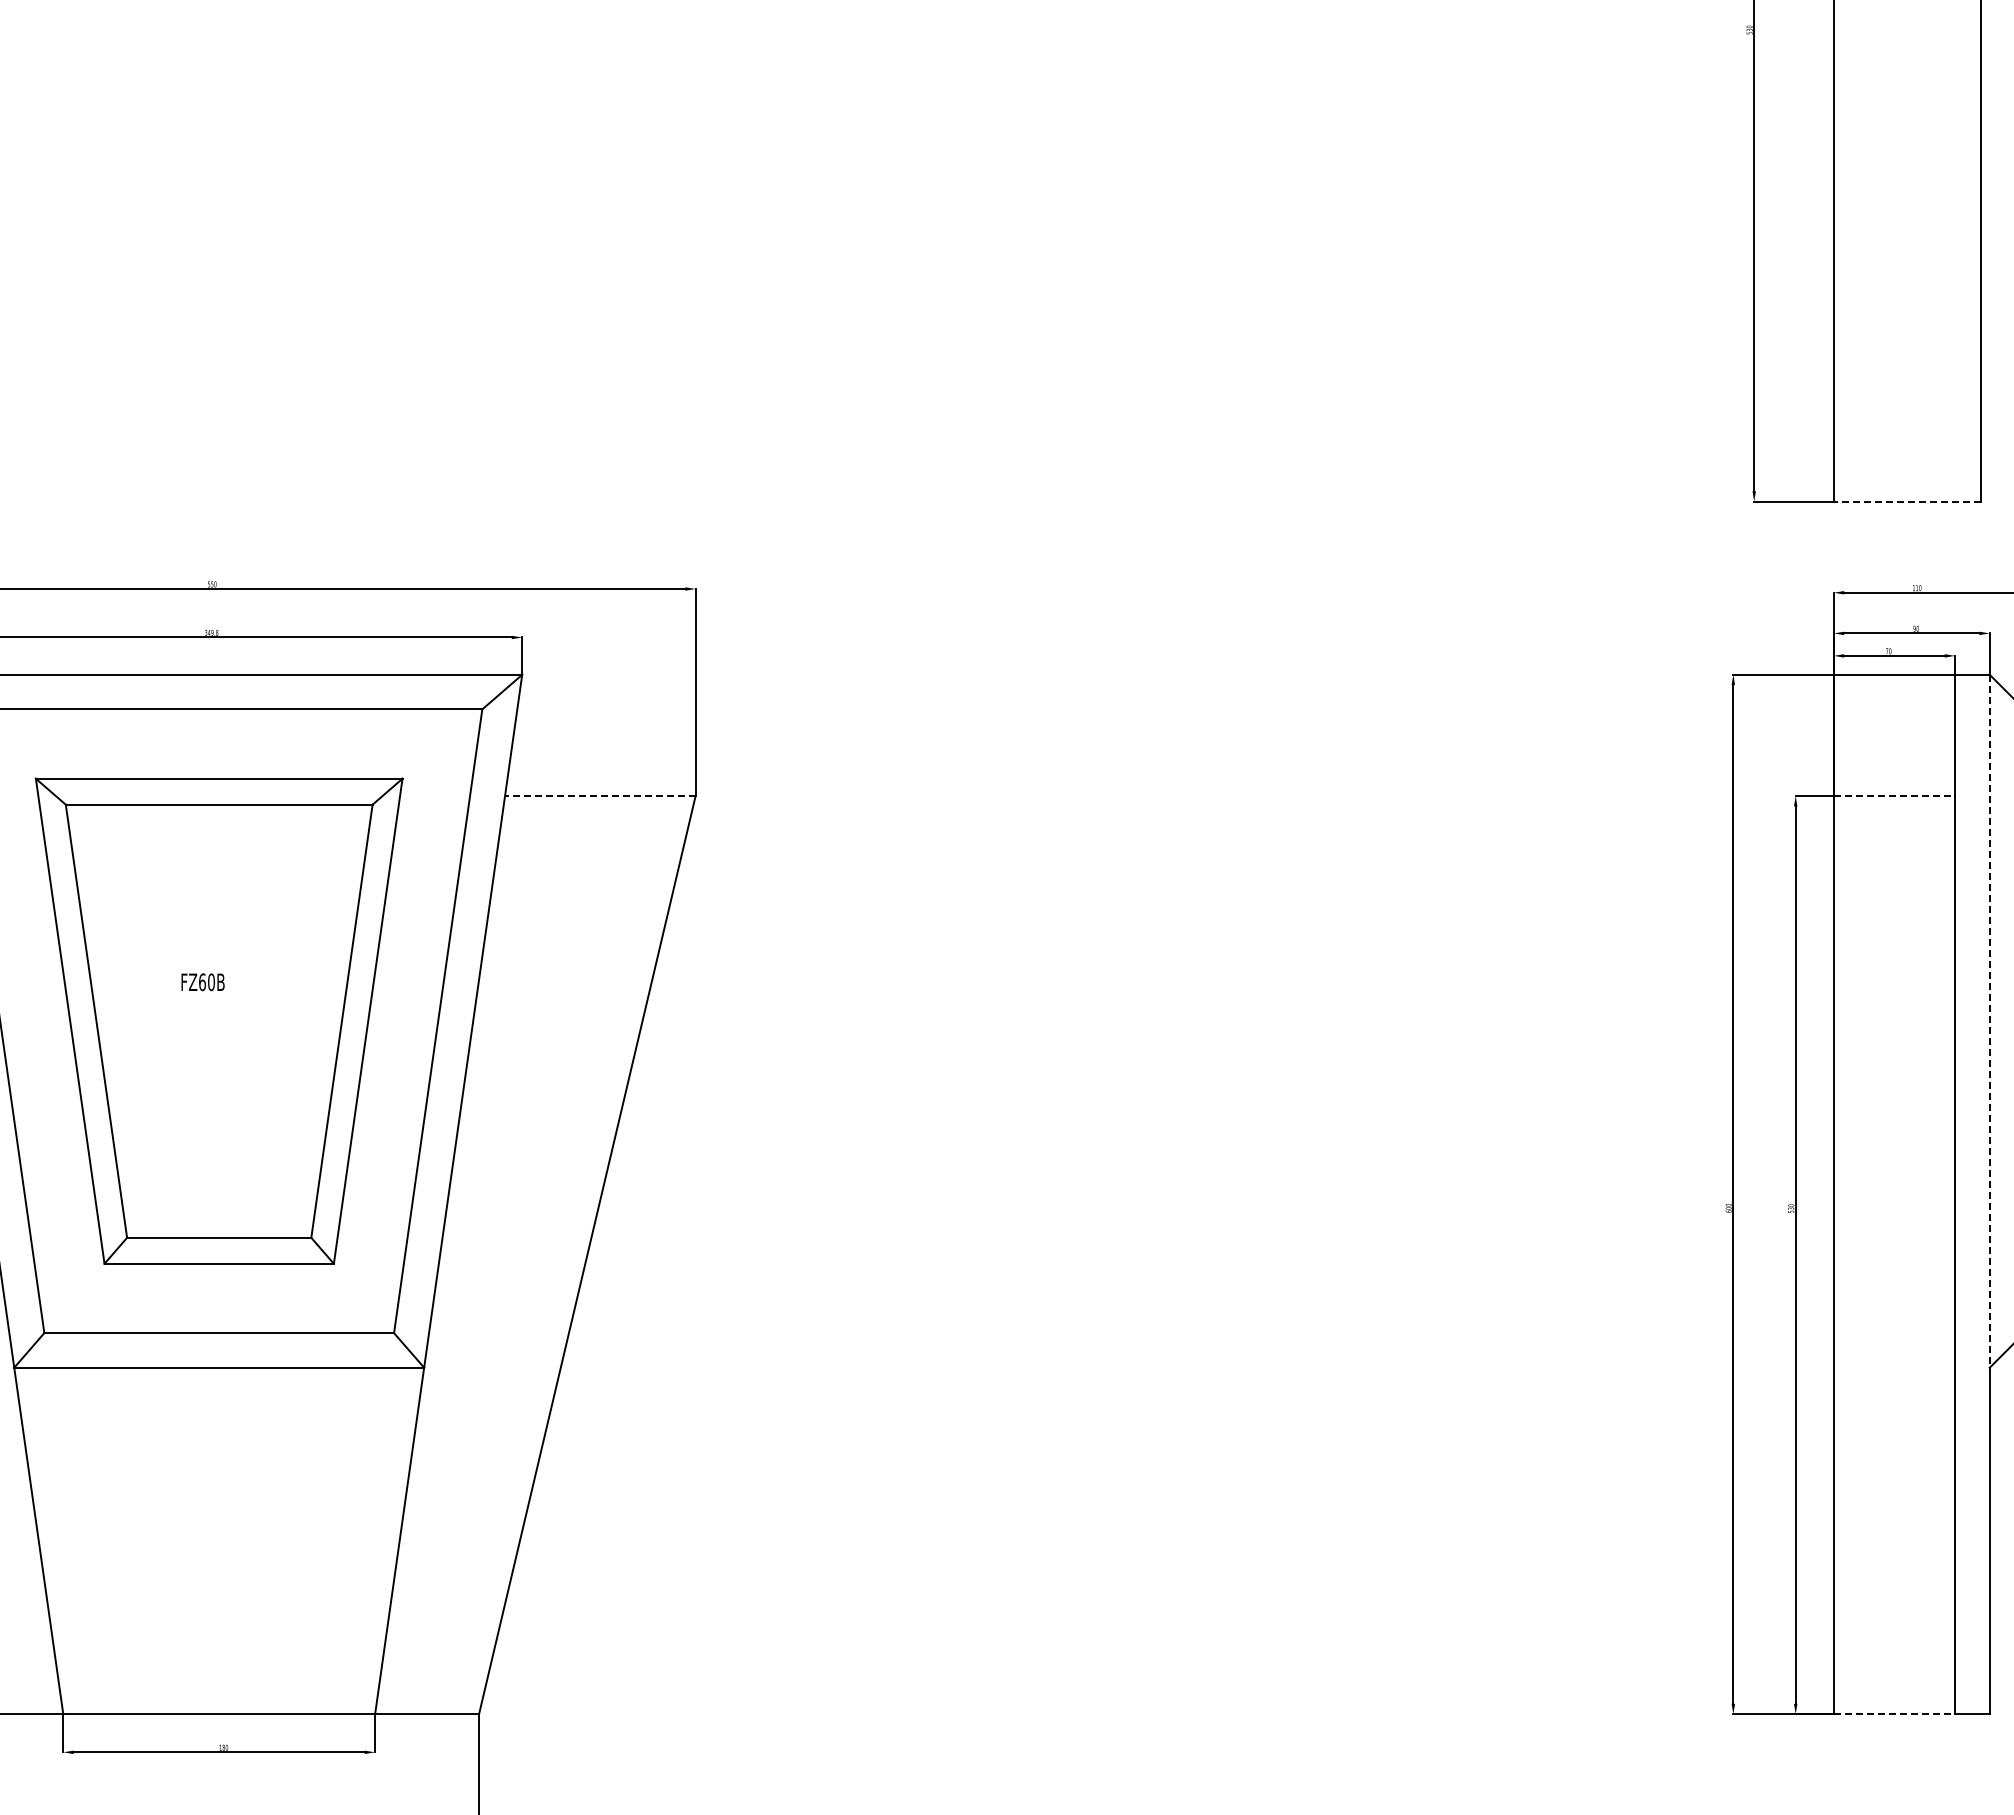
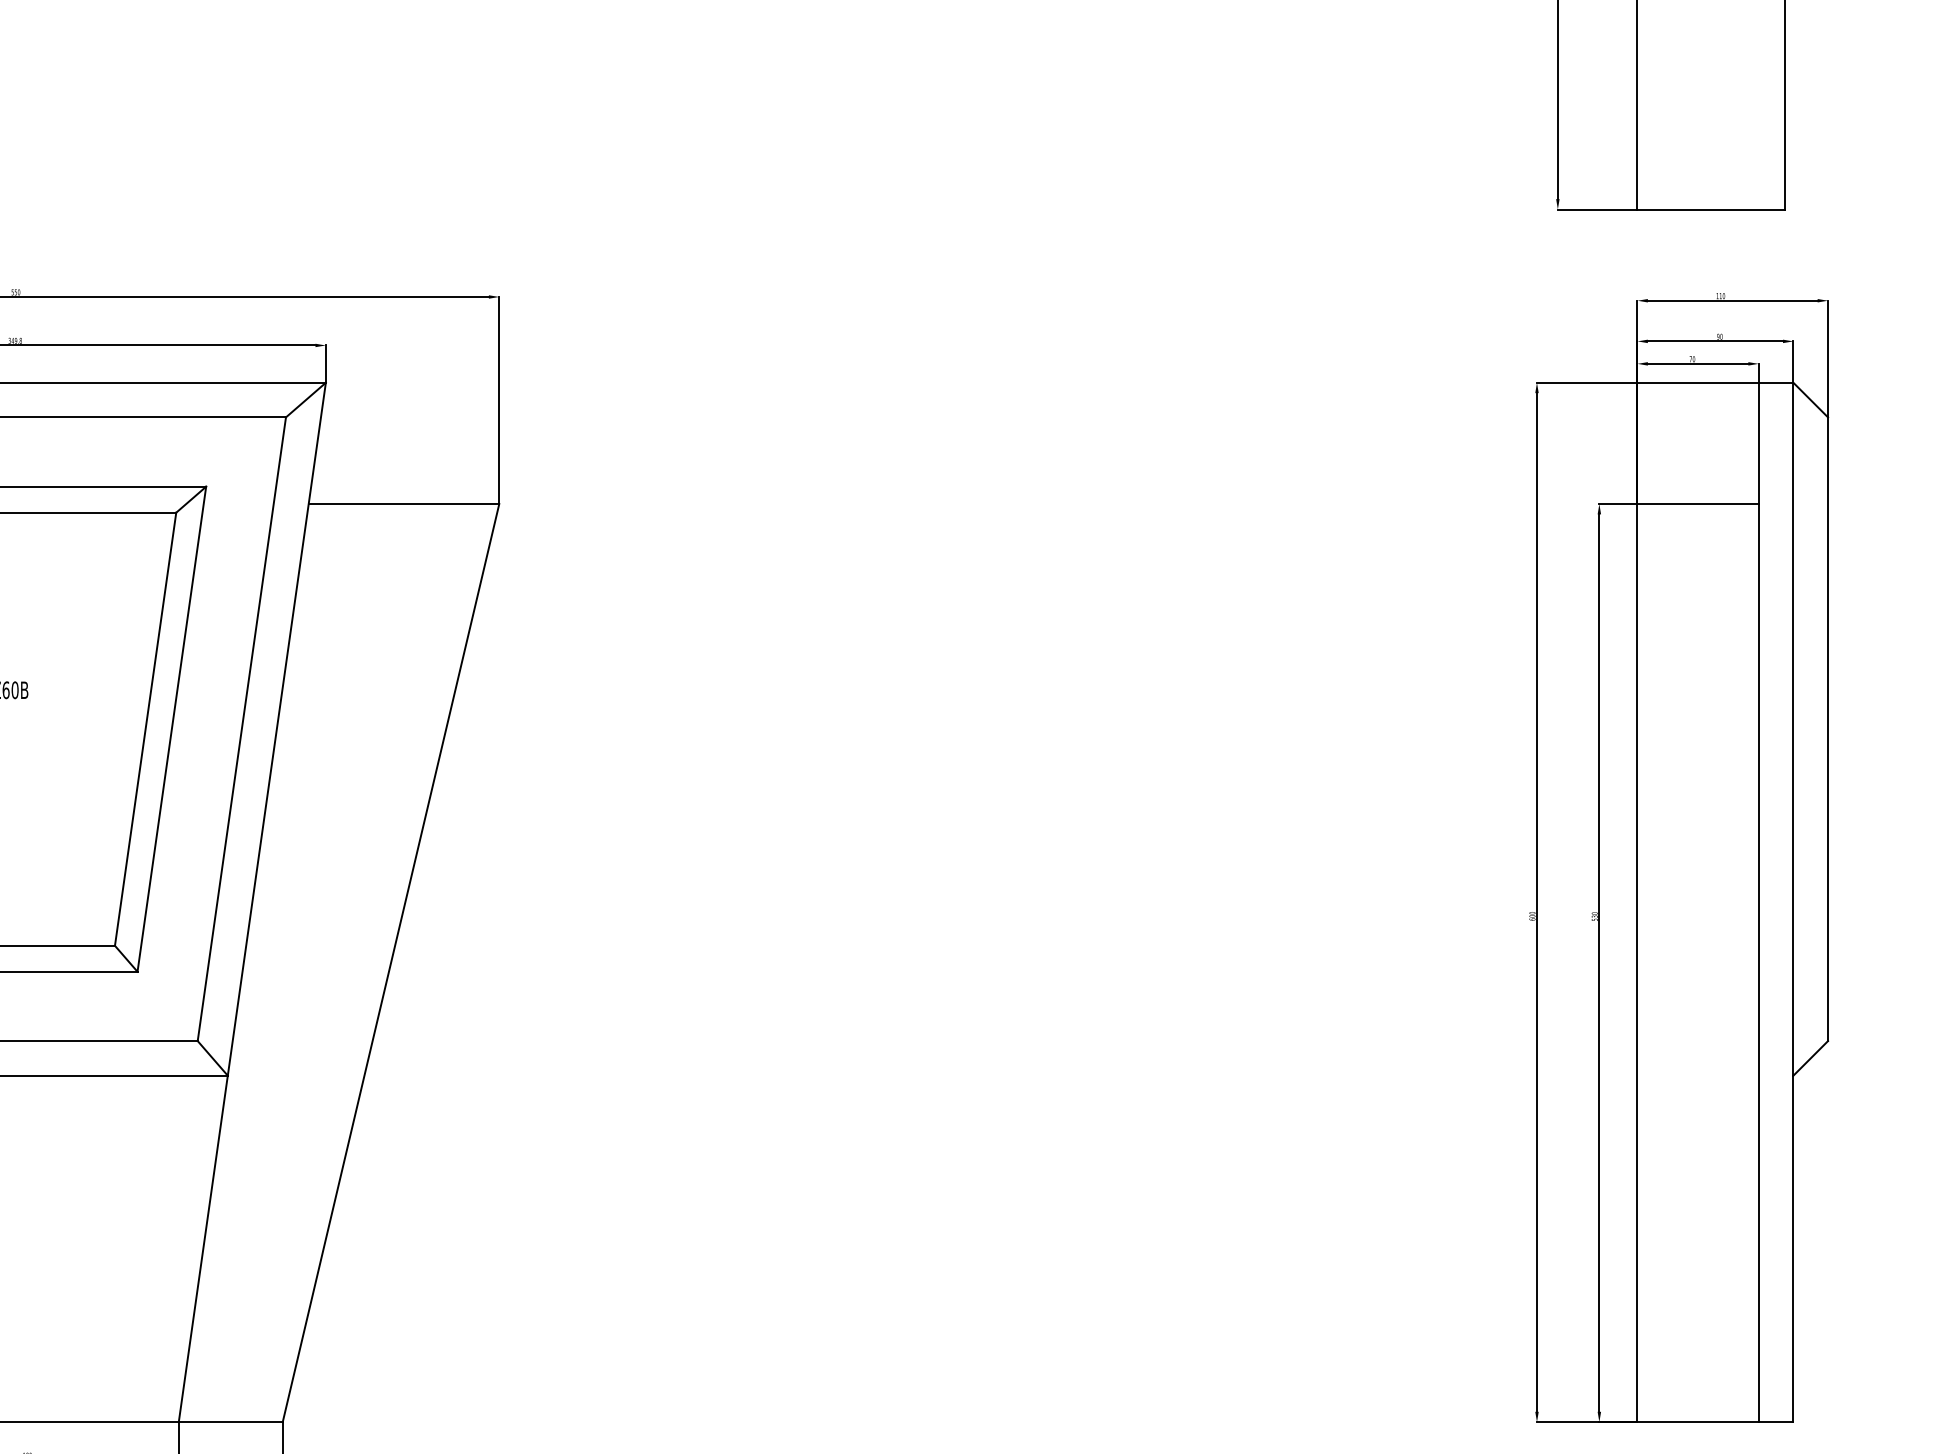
line: (1907, 501) -> (1711, 209), dashed -> solid
line: (599, 796) -> (403, 504), dashed -> solid
line: (1894, 796) -> (1698, 504), dashed -> solid
line: (1989, 1021) -> (1793, 729), dashed -> solid
line: (1894, 1714) -> (1698, 1422), dashed -> solid

